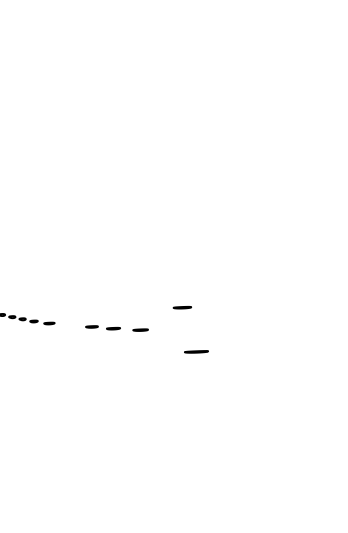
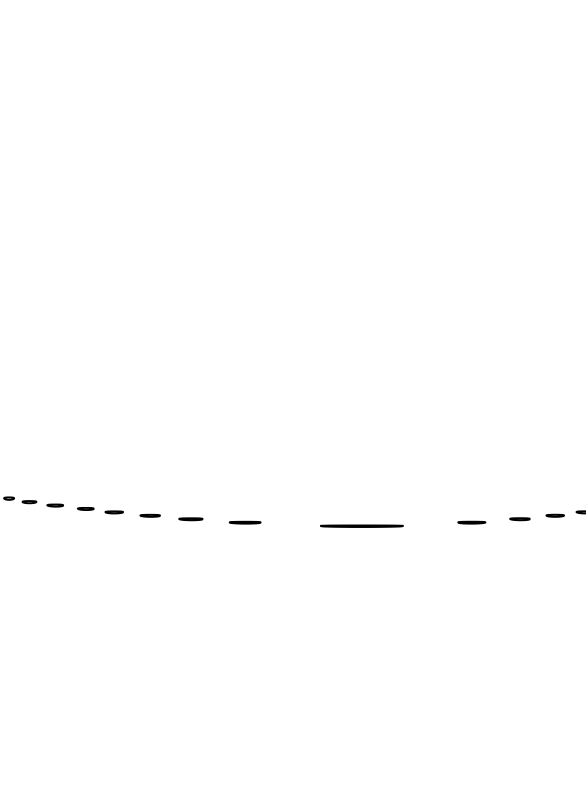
line: (182, 307) -> (190, 519), moved
part: (68, 325) -> (54, 505), added
line: (299, 331) -> (361, 525), added
line: (195, 351) -> (244, 522), moved

